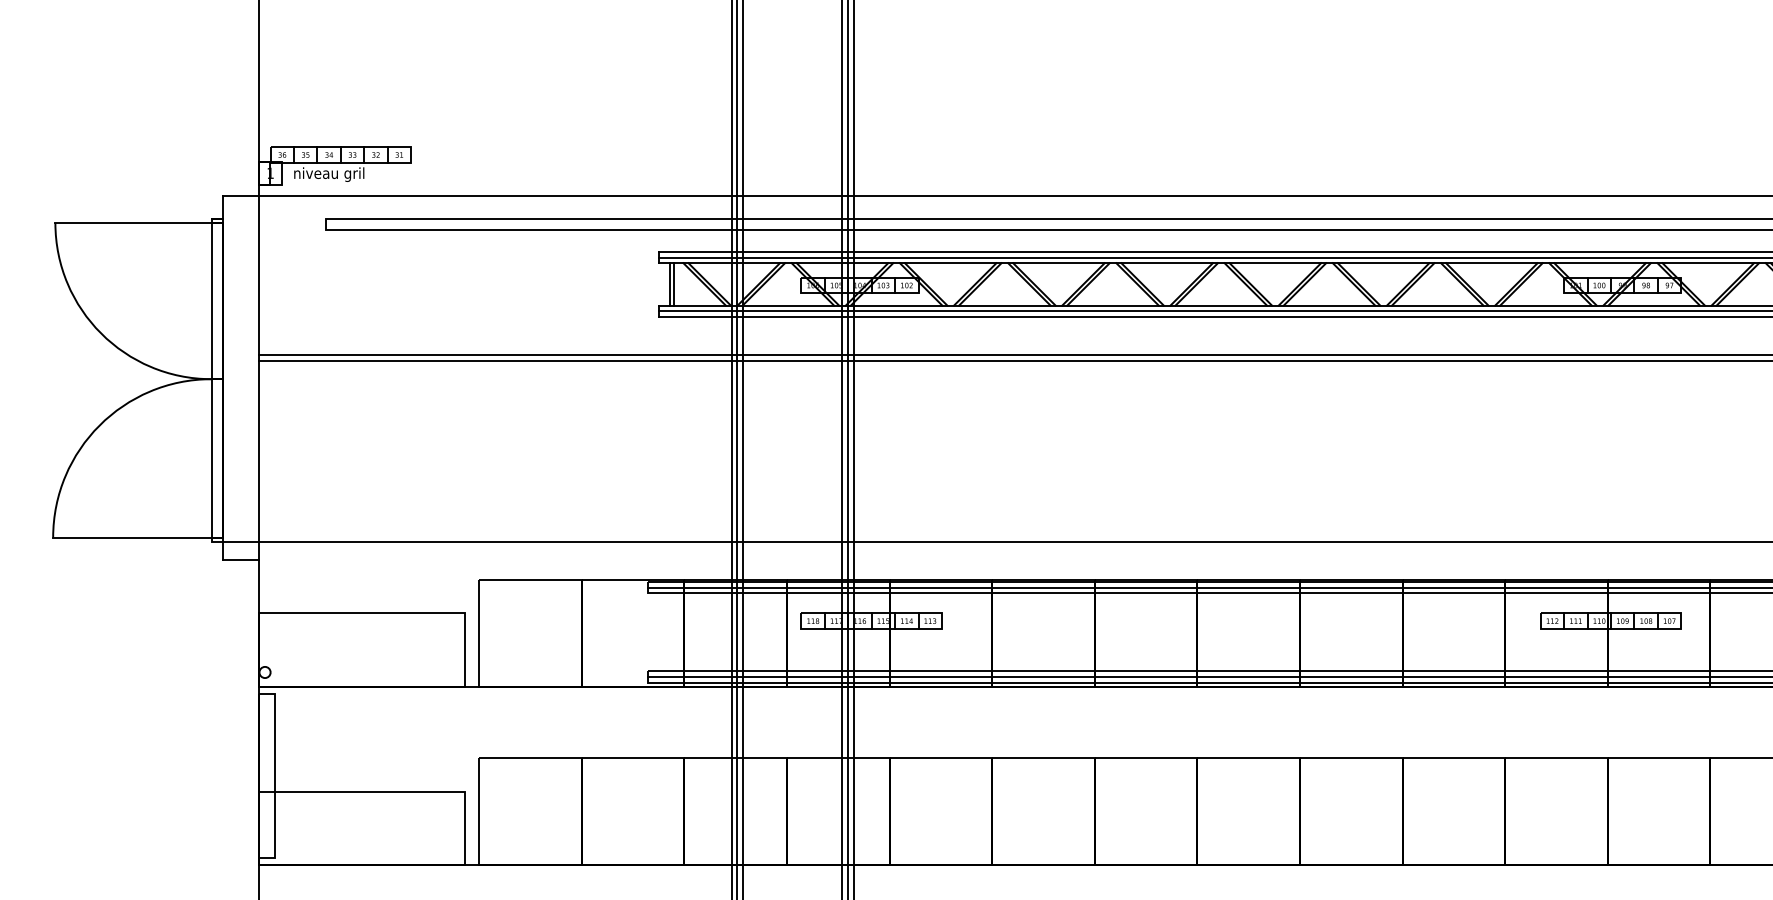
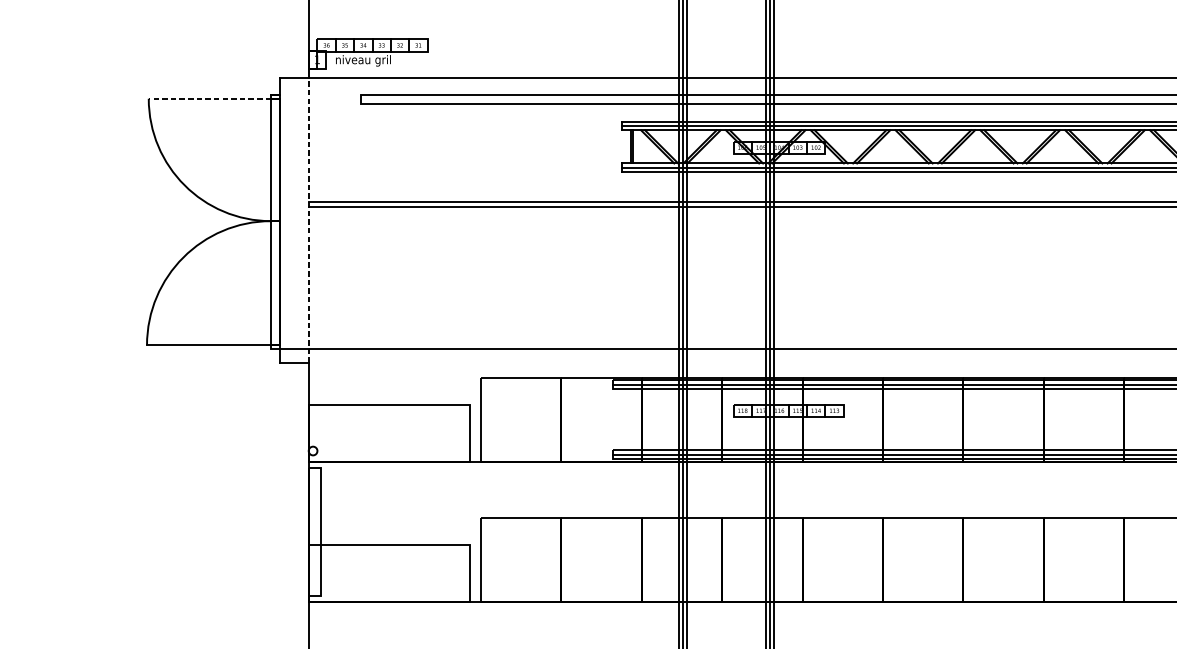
line: (132, 223) -> (209, 99), solid -> dashed
line: (259, 378) -> (308, 220), solid -> dashed

